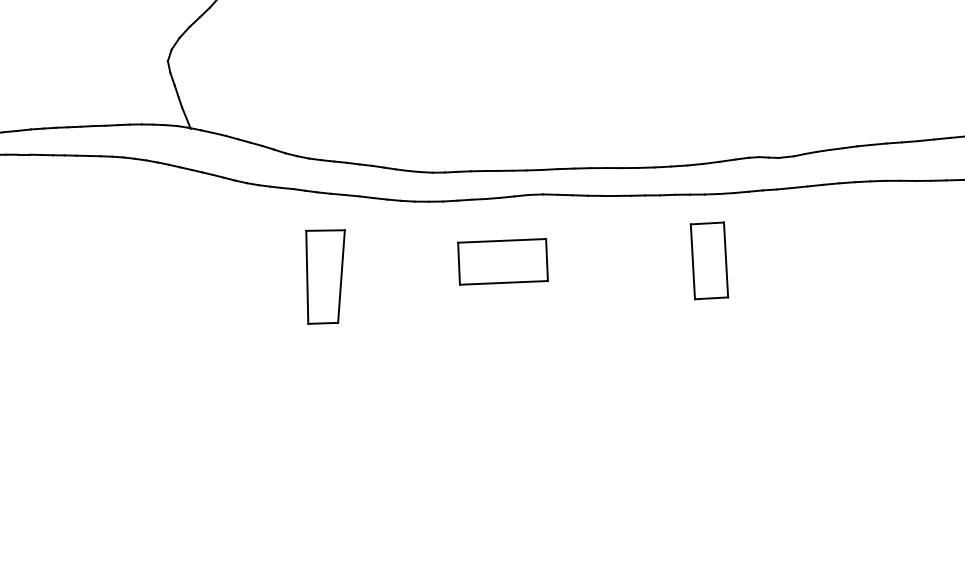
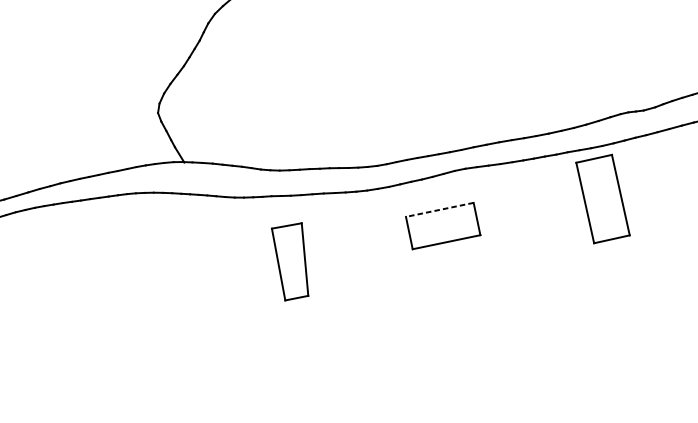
line: (501, 240) -> (439, 209), solid -> dashed
part: (709, 260) -> (603, 198), size x1.4
part: (325, 276) -> (292, 261), moved

